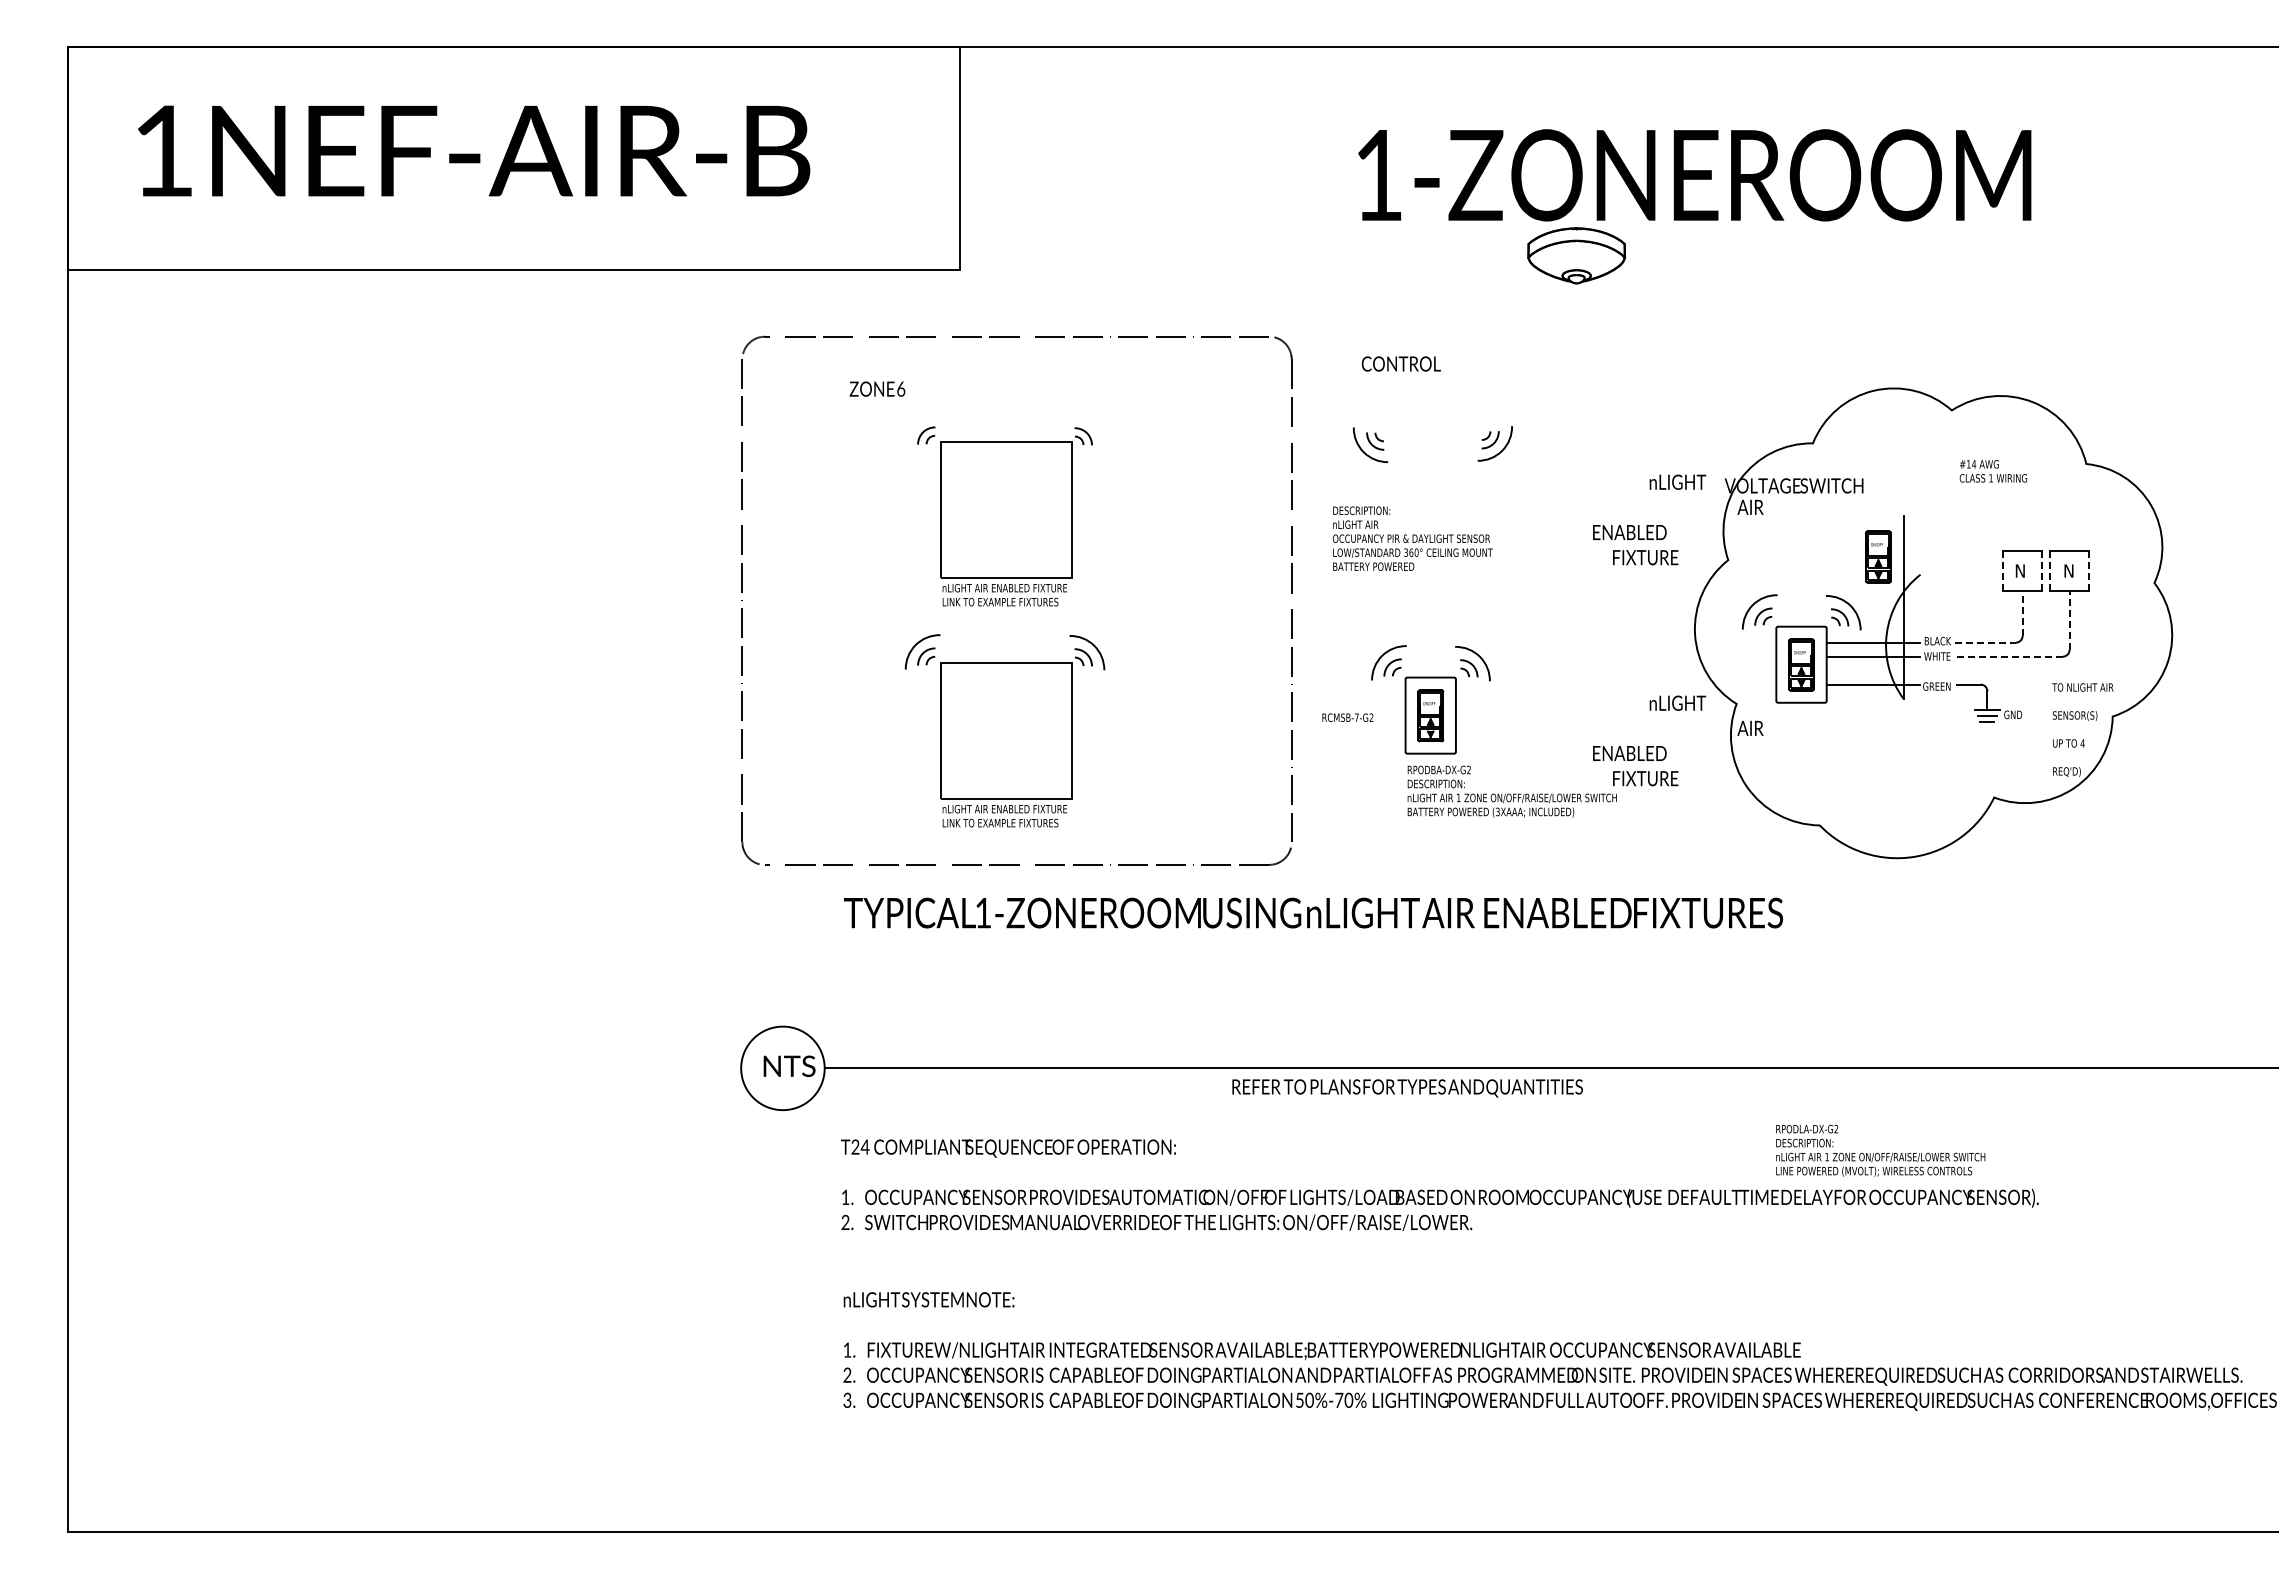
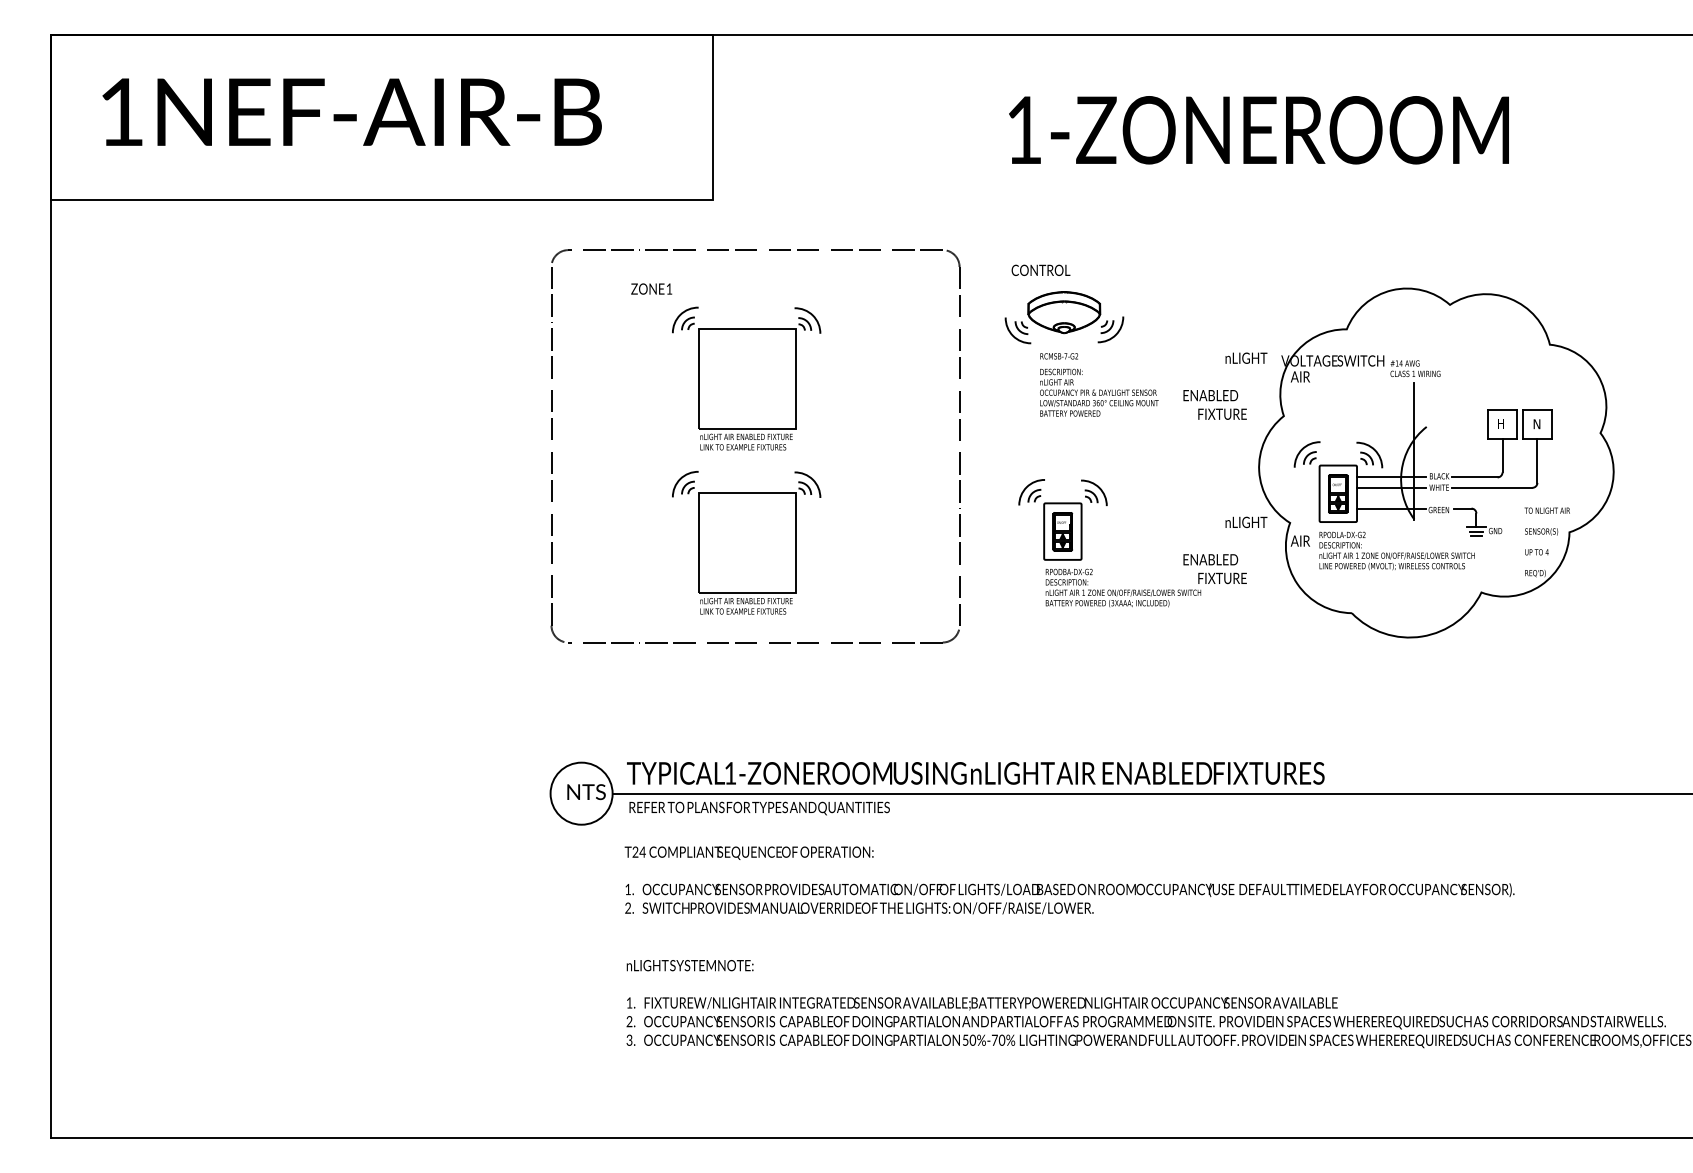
part: (1576, 255) -> (1064, 312), moved
text: (901, 388) -> (669, 288), 6 -> 1
arc: (916, 424) -> (680, 315), added
arc: (1093, 425) -> (812, 316), added
text: (1993, 471) -> (1415, 368), moved
text: (1412, 538) -> (1099, 392), moved
part: (1878, 556) -> (1395, 413), removed
text: (2019, 570) -> (1500, 423), N -> H
line: (2002, 571) -> (1487, 424), dashed -> solid
line: (2042, 571) -> (1517, 424), dashed -> solid
line: (2049, 571) -> (1522, 424), dashed -> solid
line: (2089, 571) -> (1552, 424), dashed -> solid
line: (2022, 613) -> (1502, 455), dashed -> solid
line: (2069, 620) -> (1537, 460), dashed -> solid
line: (1985, 642) -> (1474, 477), dashed -> solid
line: (2008, 656) -> (1492, 487), dashed -> solid
text: (1347, 717) -> (1058, 356), moved
text: (1313, 912) -> (975, 772), moved
text: (1407, 1088) -> (759, 808), moved
text: (1880, 1150) -> (1396, 550), moved

